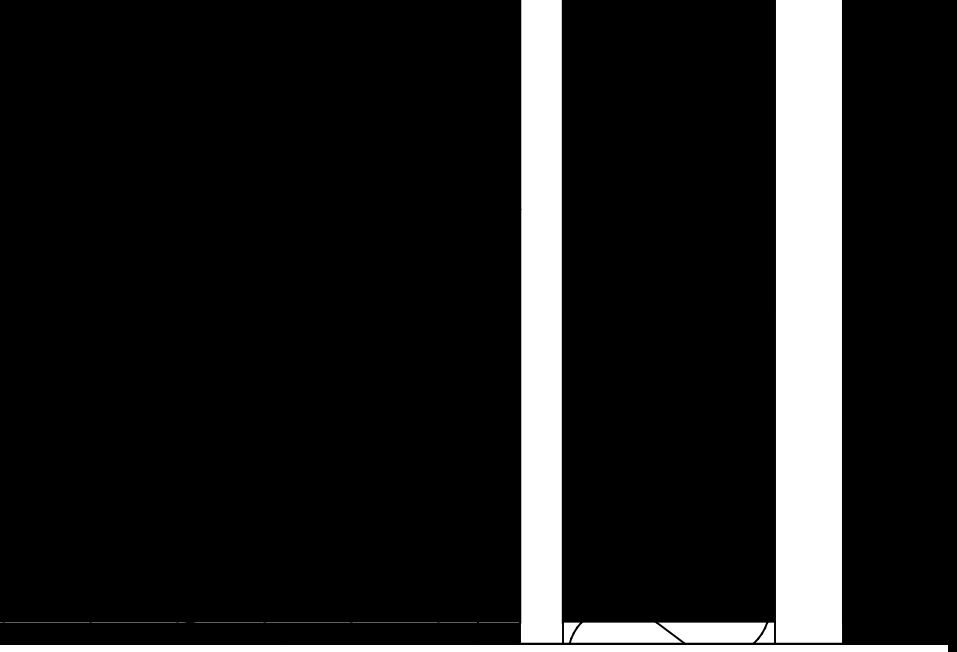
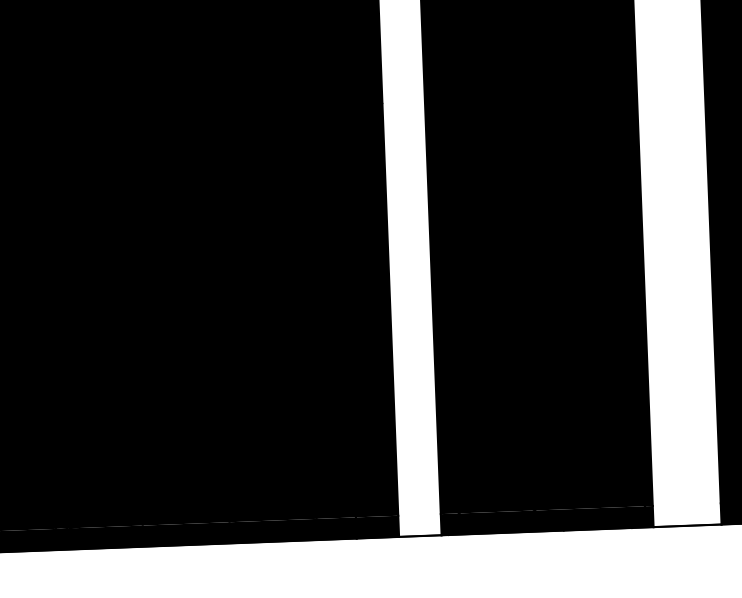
fill: (668, 632) -> (546, 519), added

